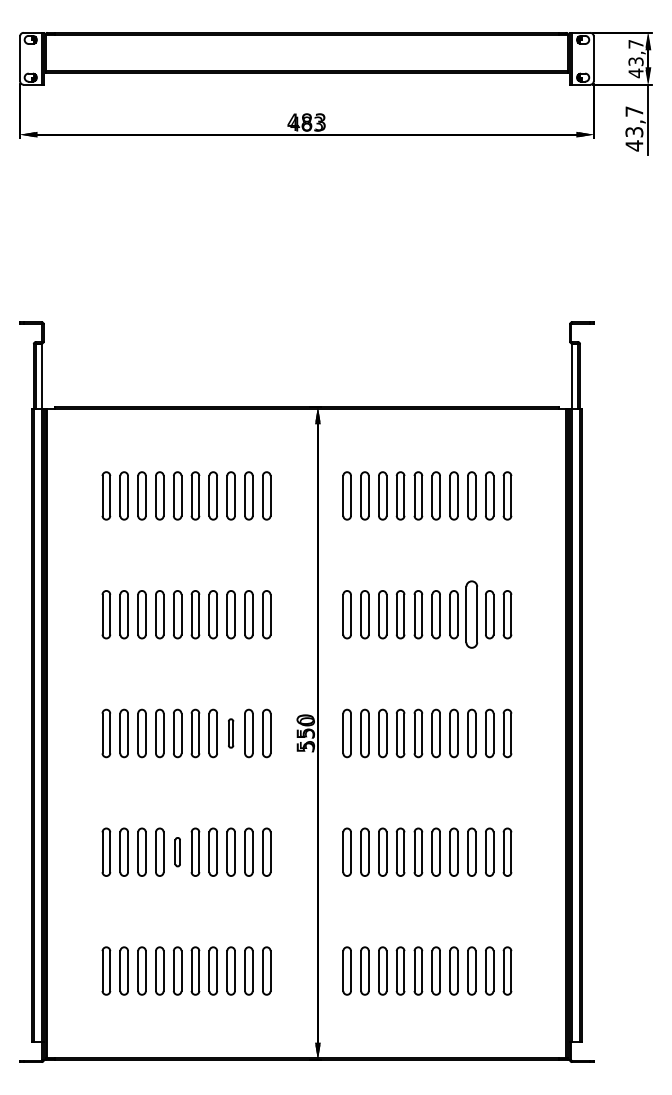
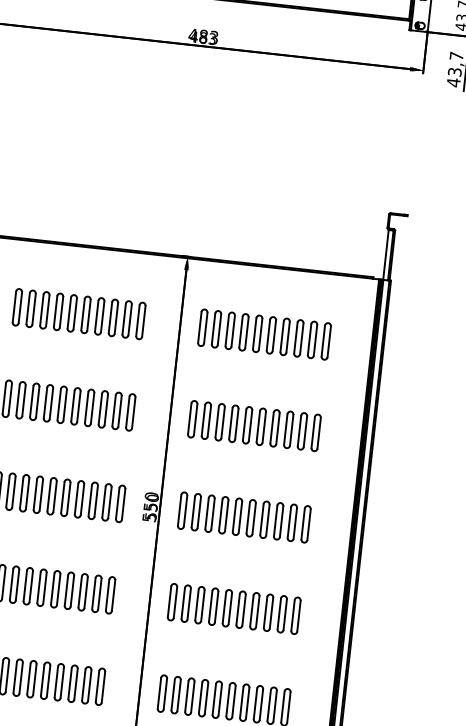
part: (471, 614) -> (288, 429), size x0.71
part: (230, 733) -> (92, 500), size x1.67
part: (177, 851) -> (41, 587), size x1.67

